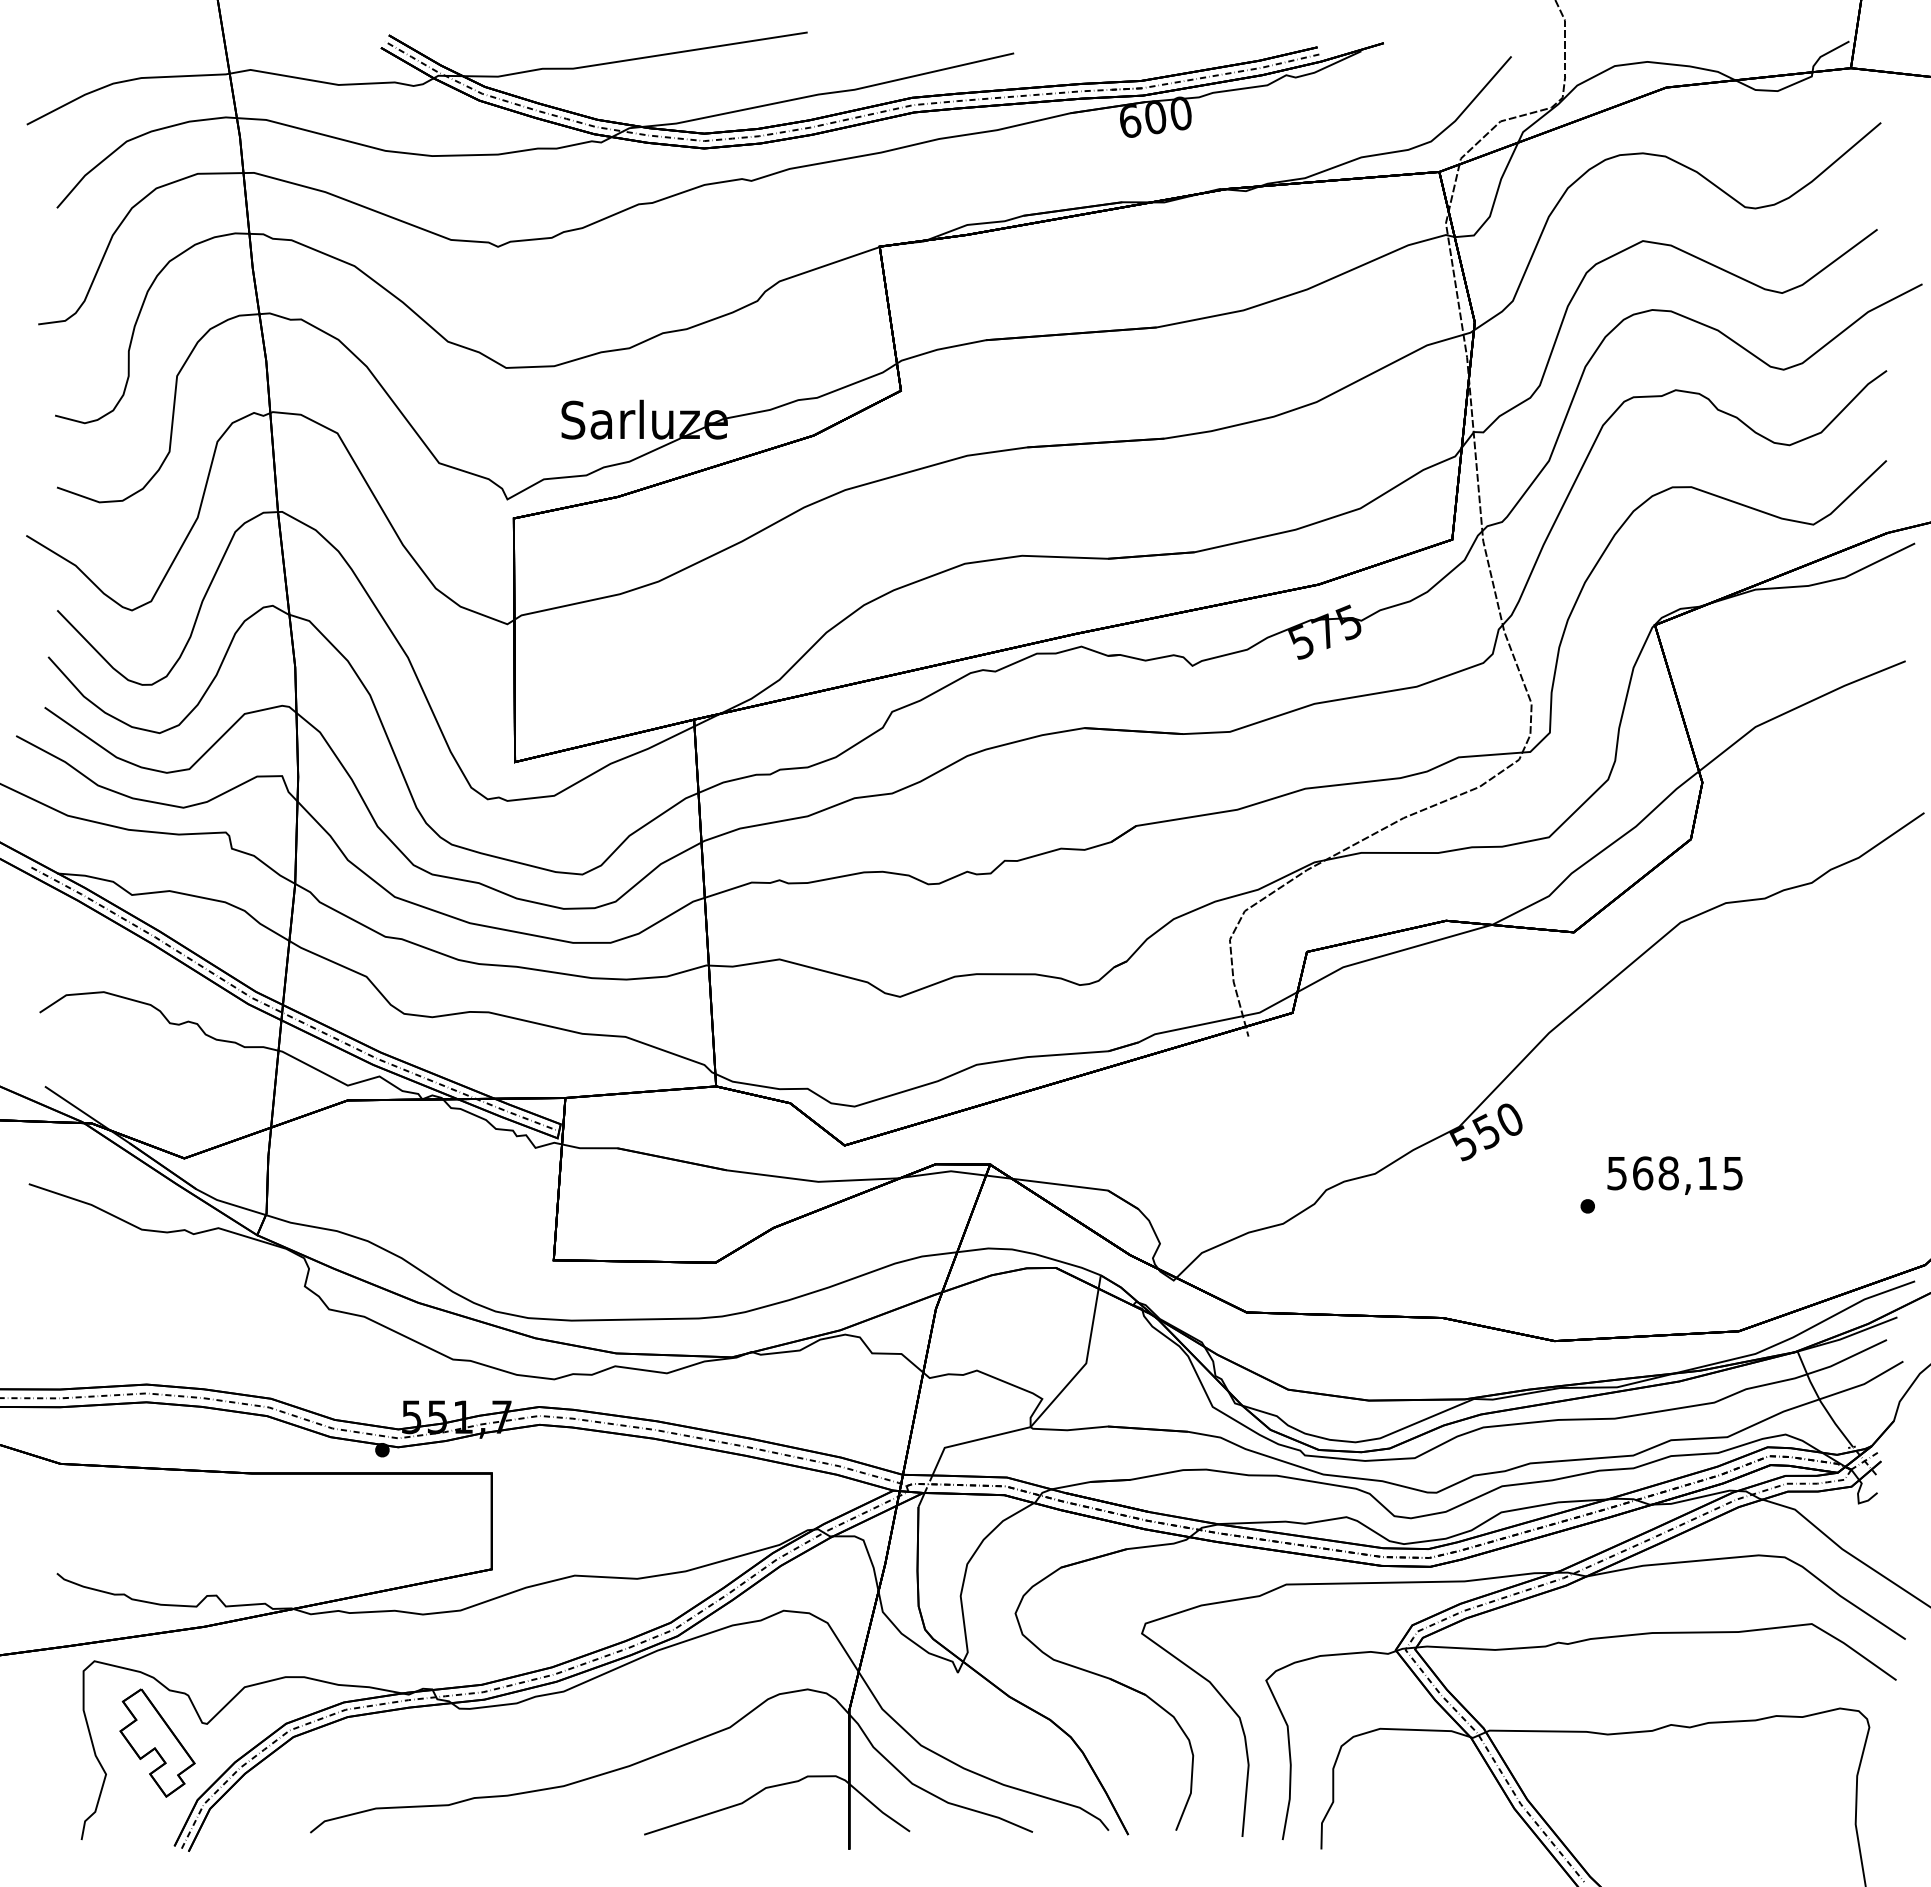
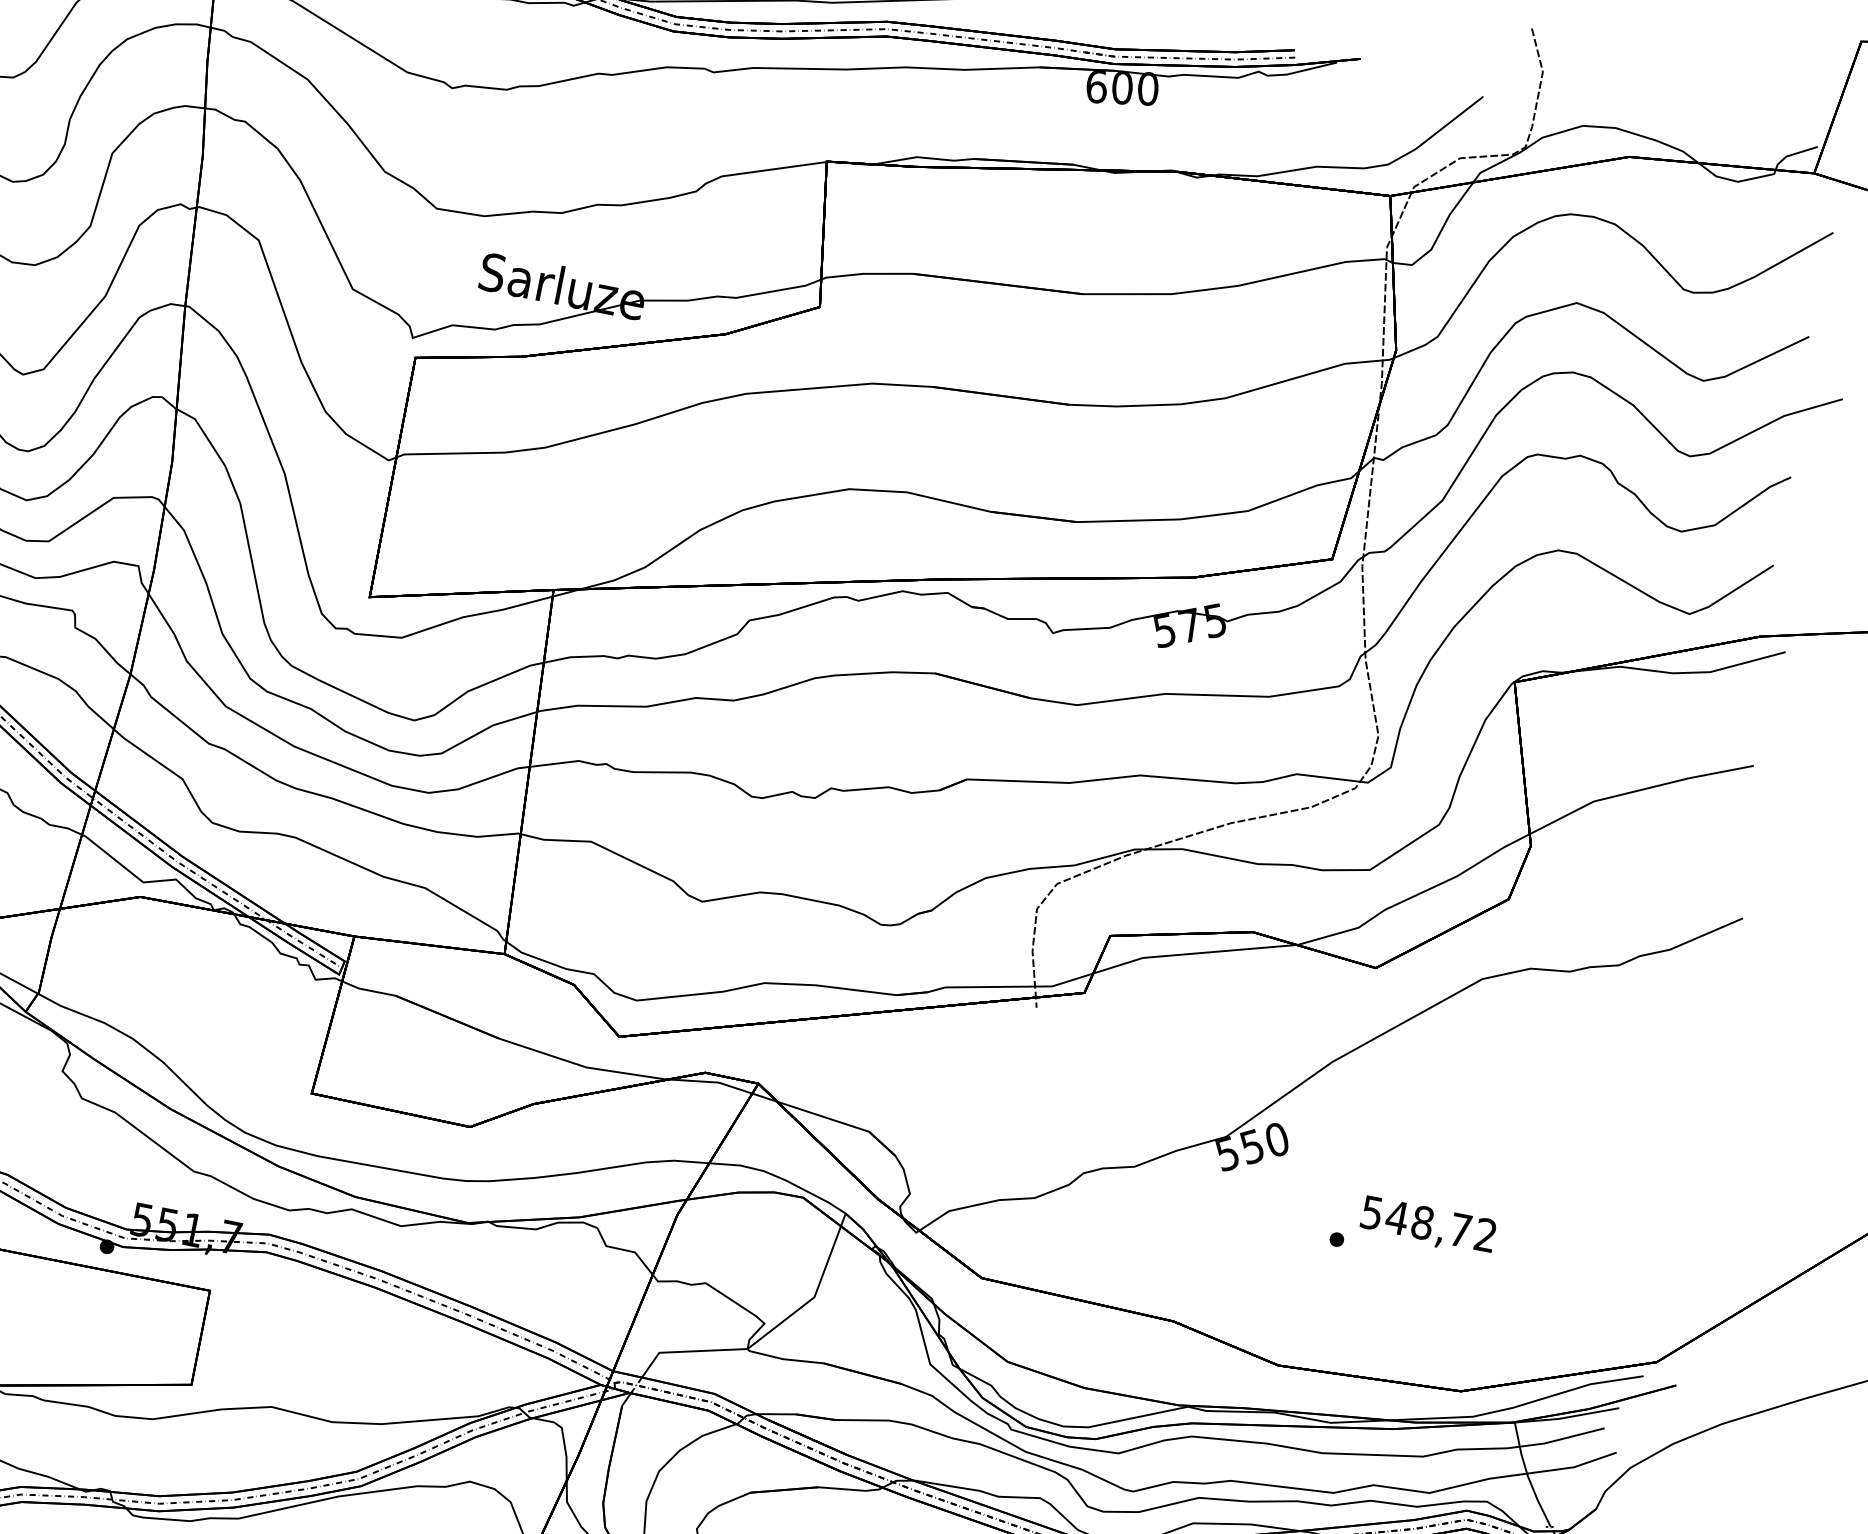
text: (1687, 1173) -> (1441, 1226), 568,15 -> 548,72

